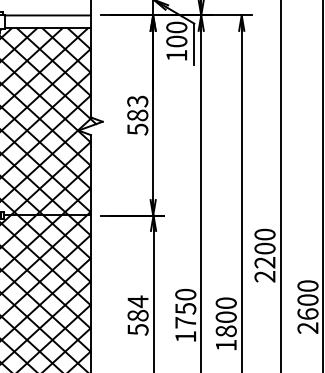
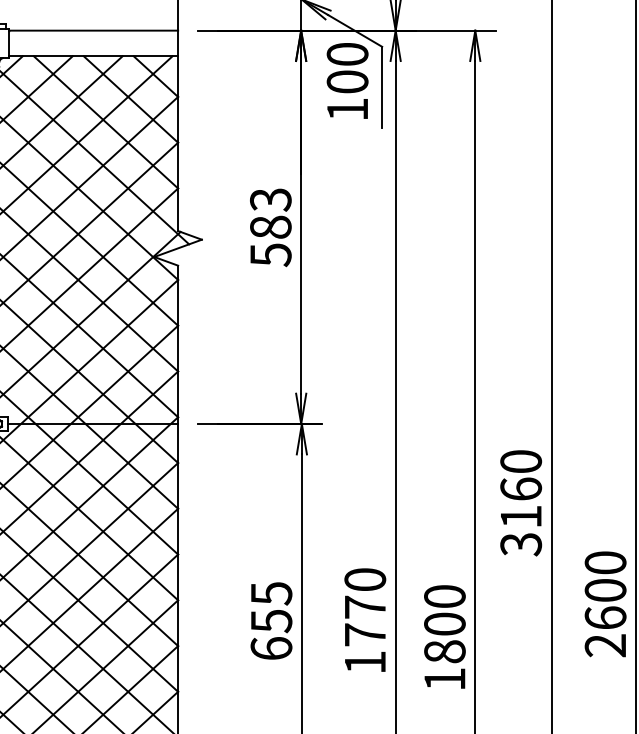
text: (264, 262) -> (520, 516), 2200 -> 3160
text: (185, 308) -> (364, 606), 1750 -> 1770
text: (137, 315) -> (270, 620), 584 -> 655

